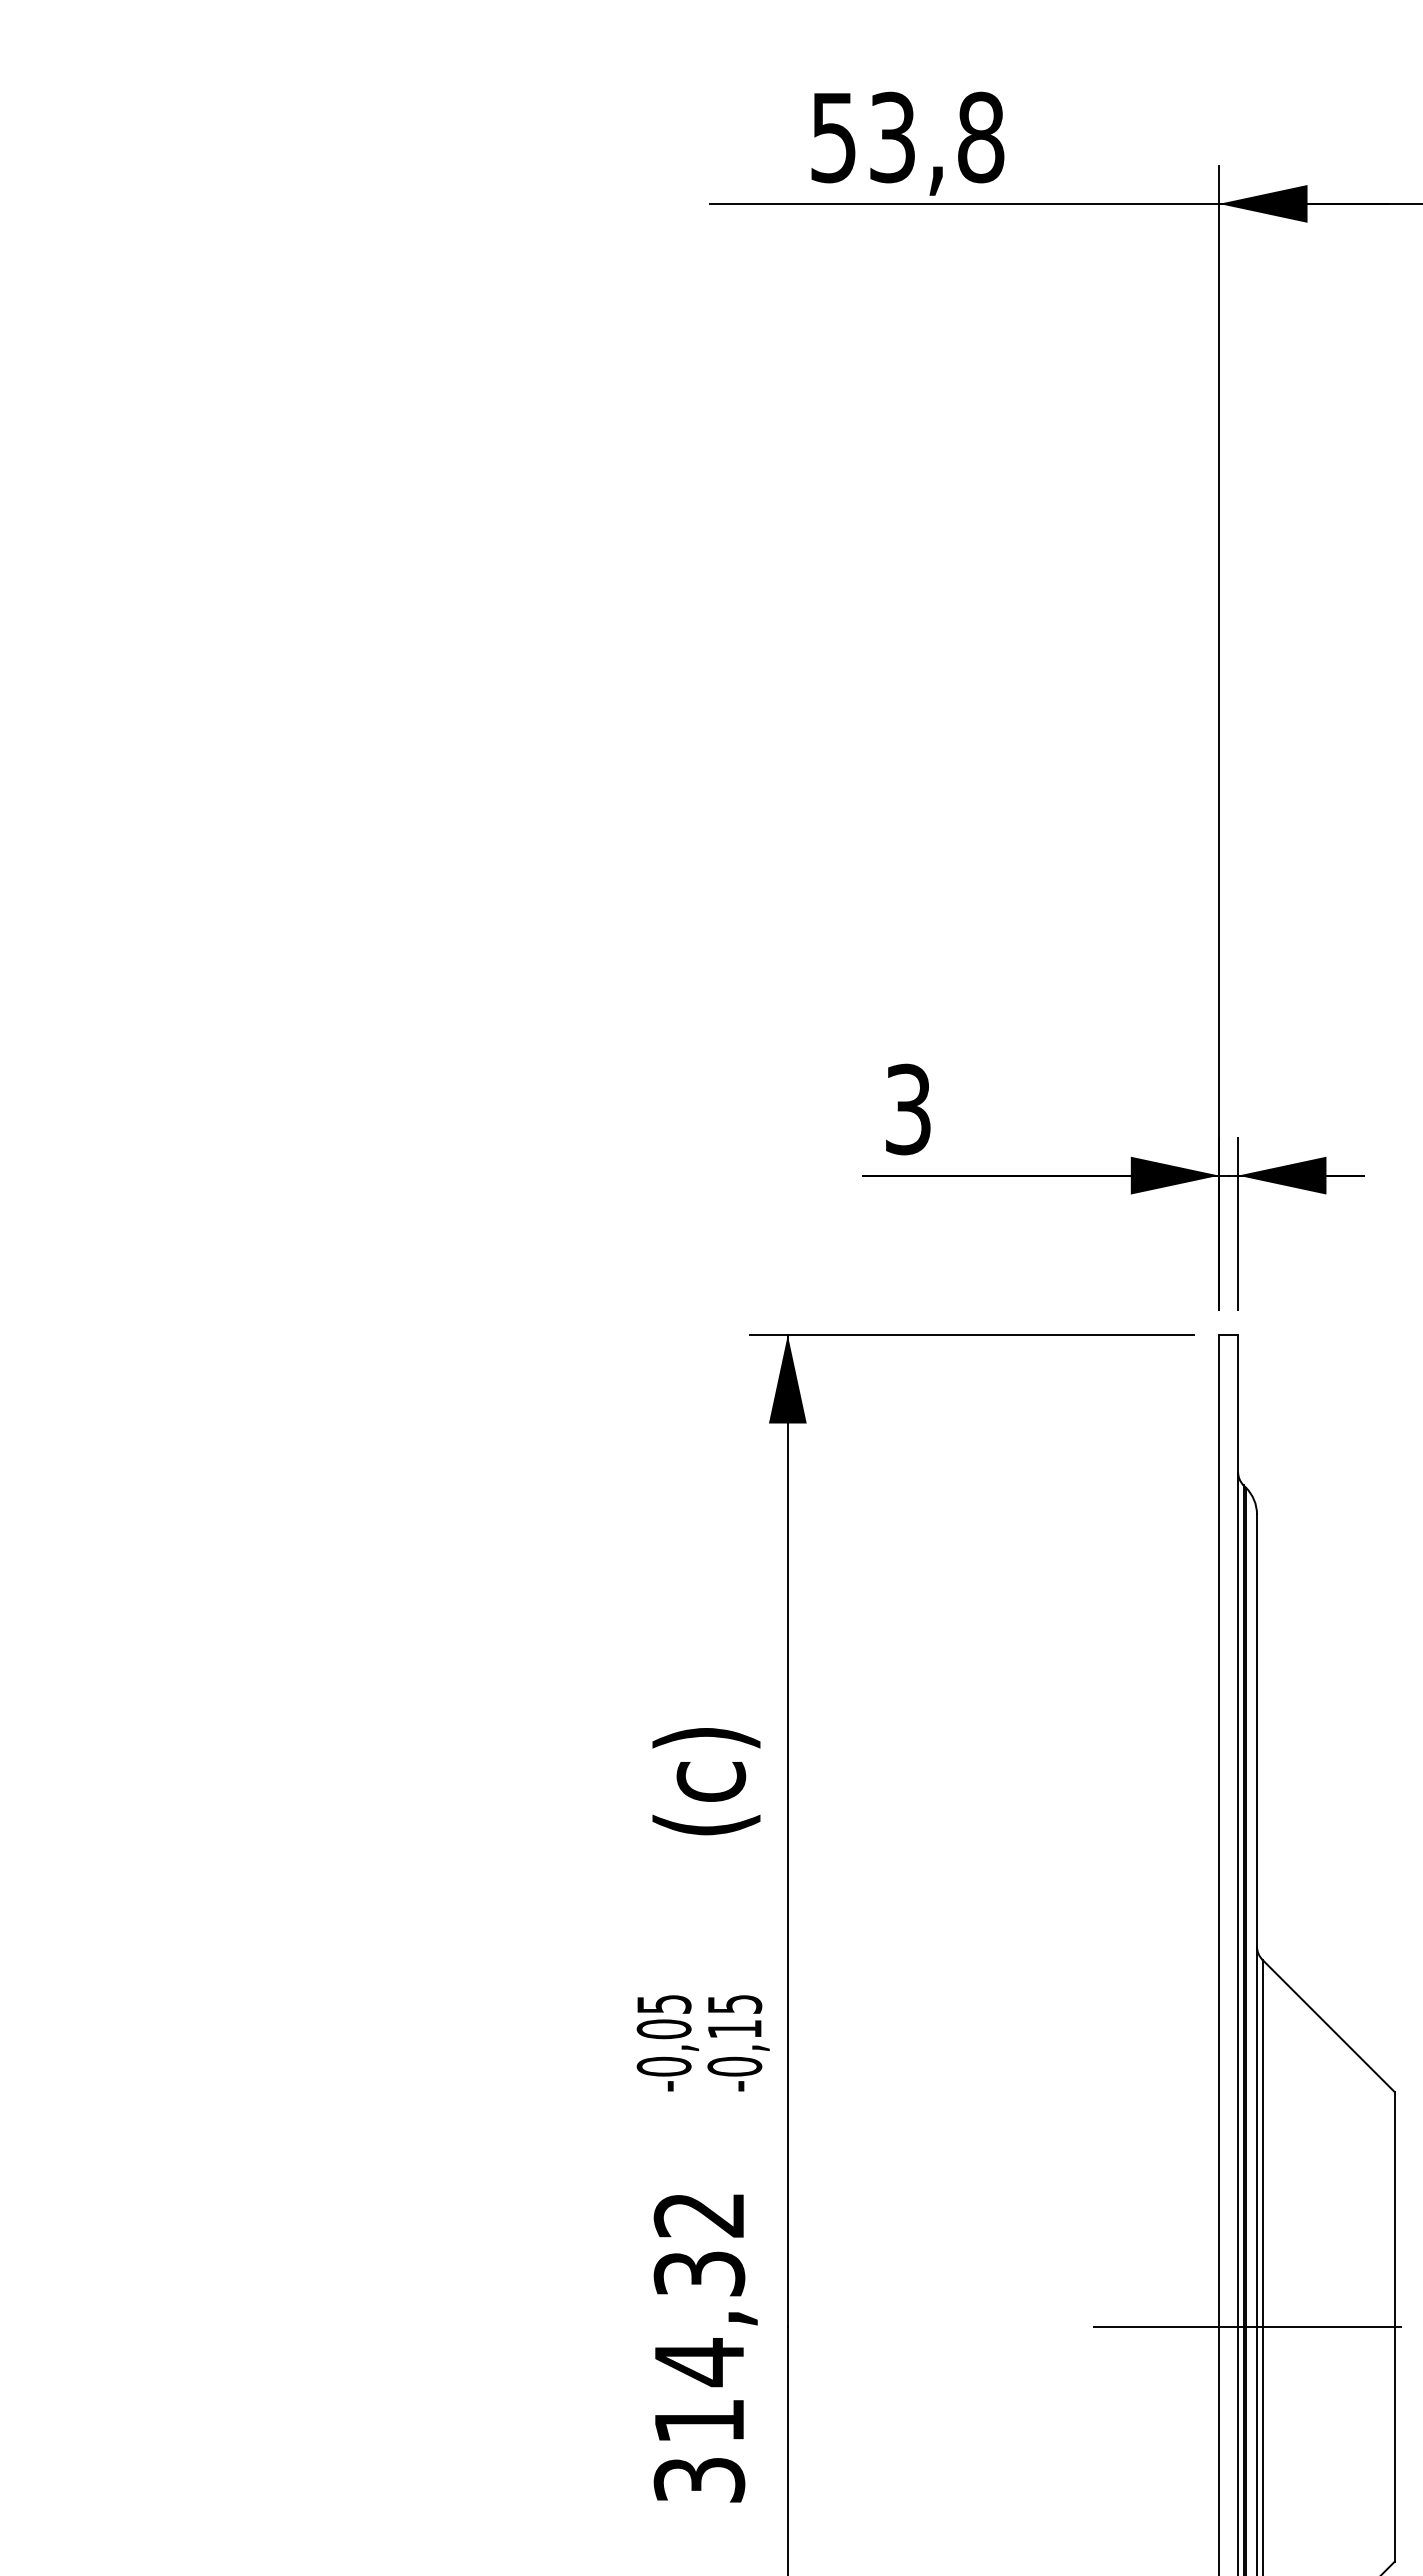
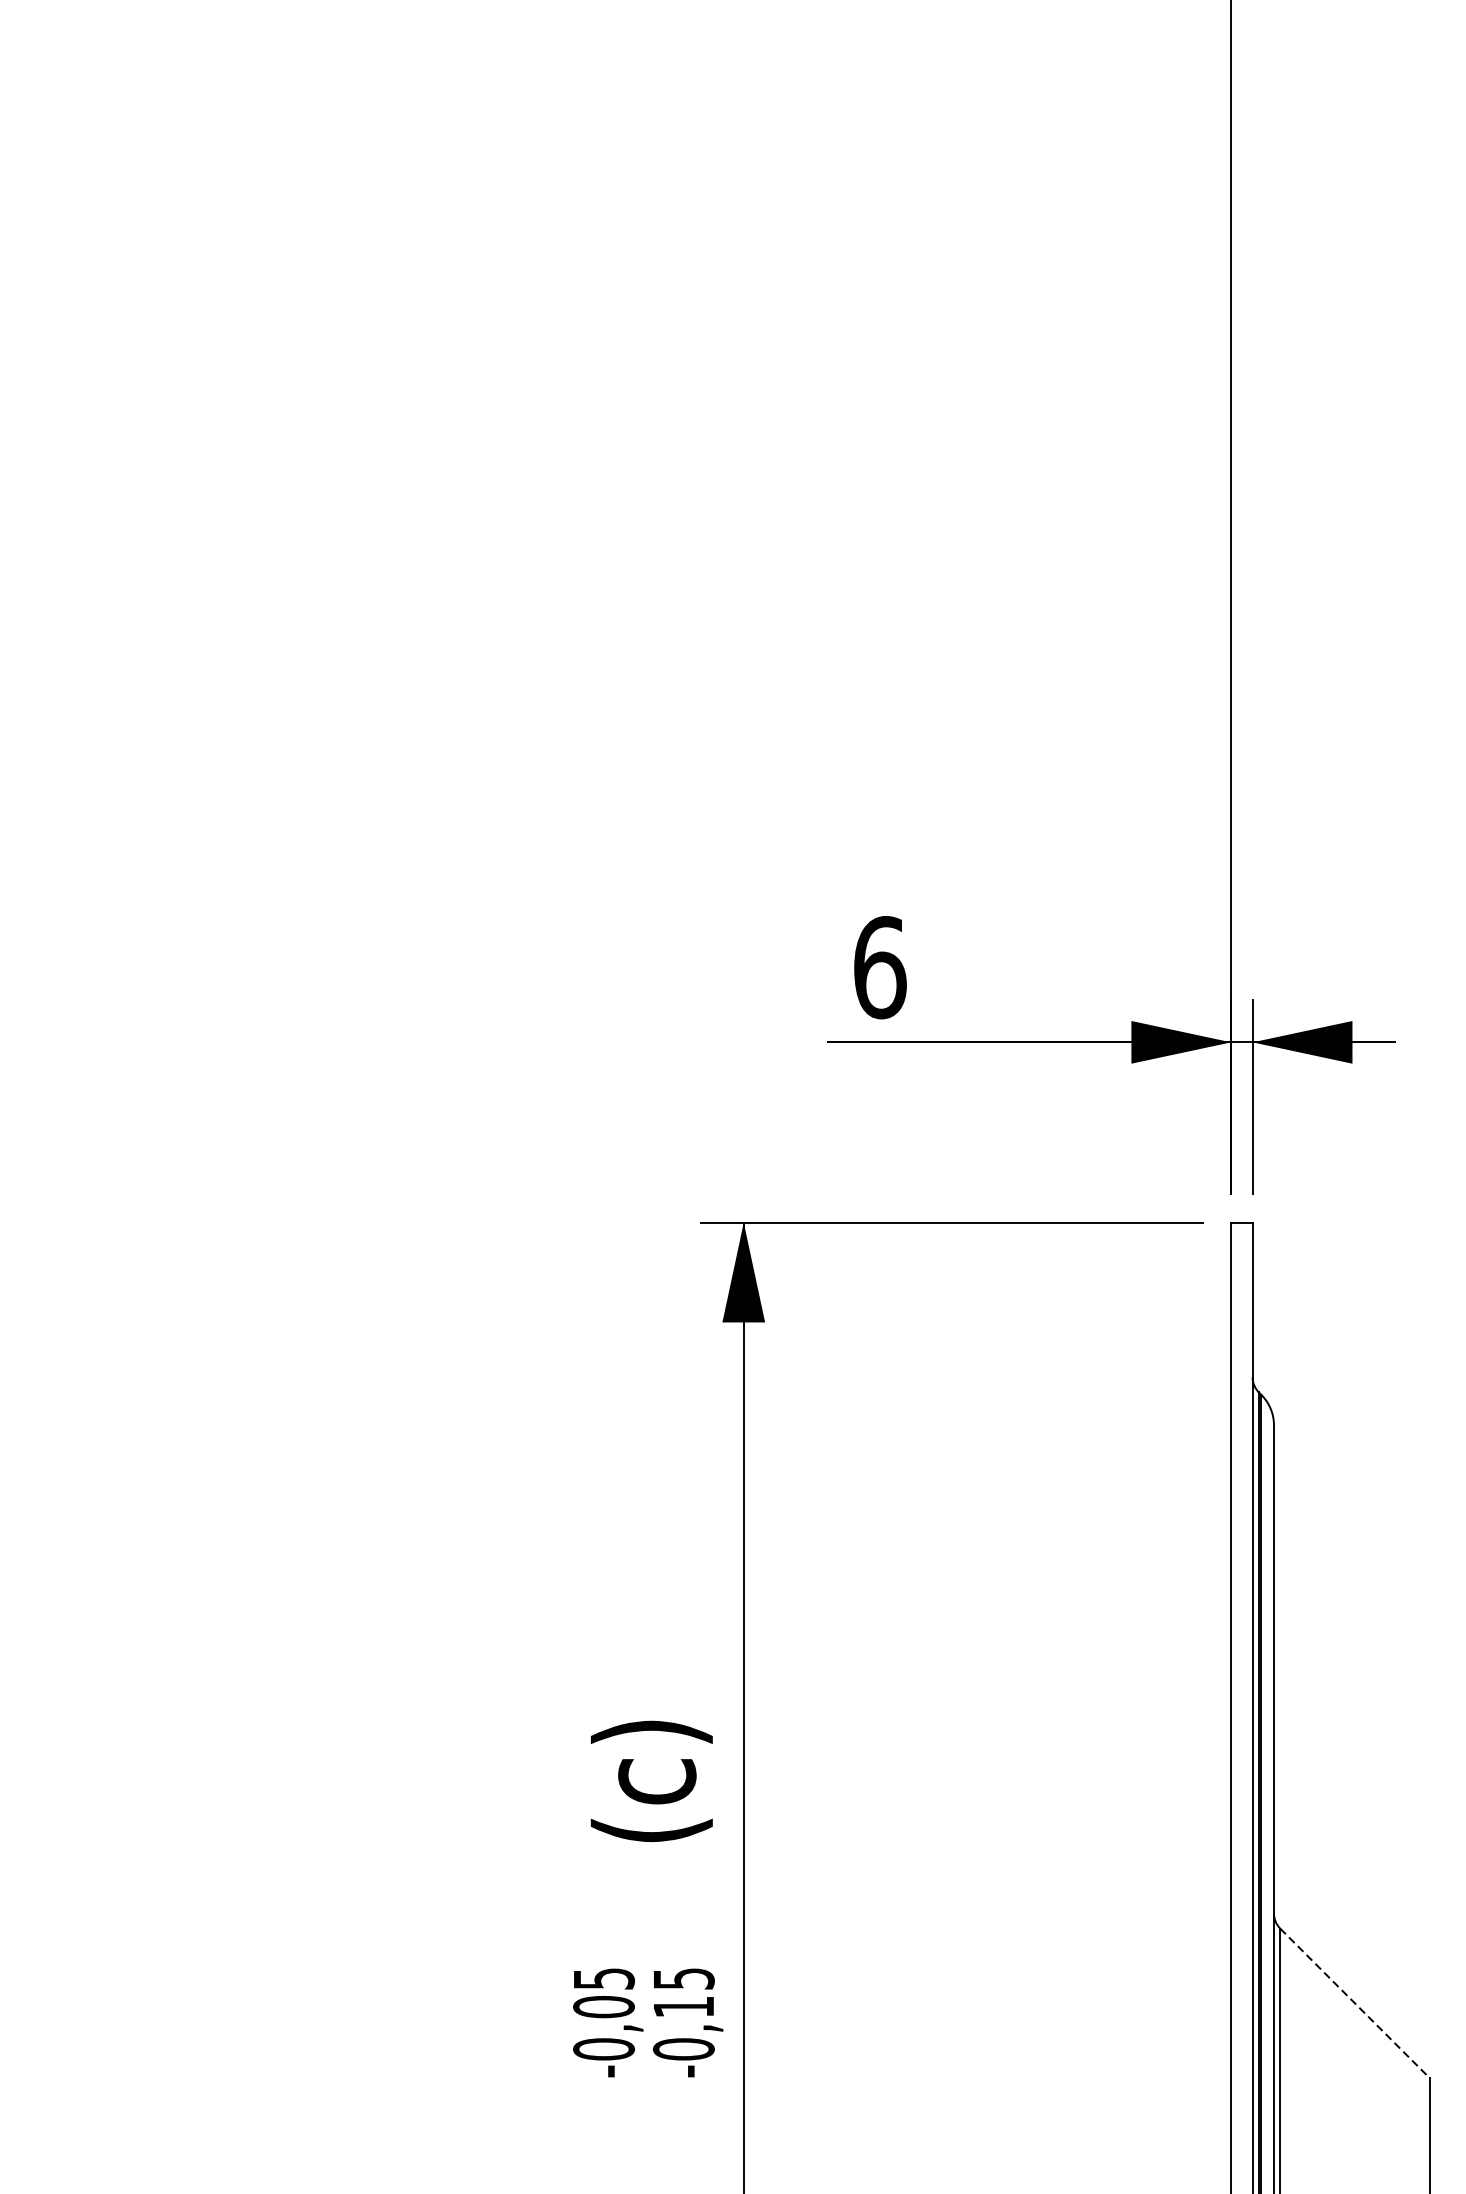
text: (908, 1109) -> (880, 967), 3 -> 6
text: (706, 1781) -> (651, 1781), moved
line: (1328, 2026) -> (1354, 2003), solid -> dashed

